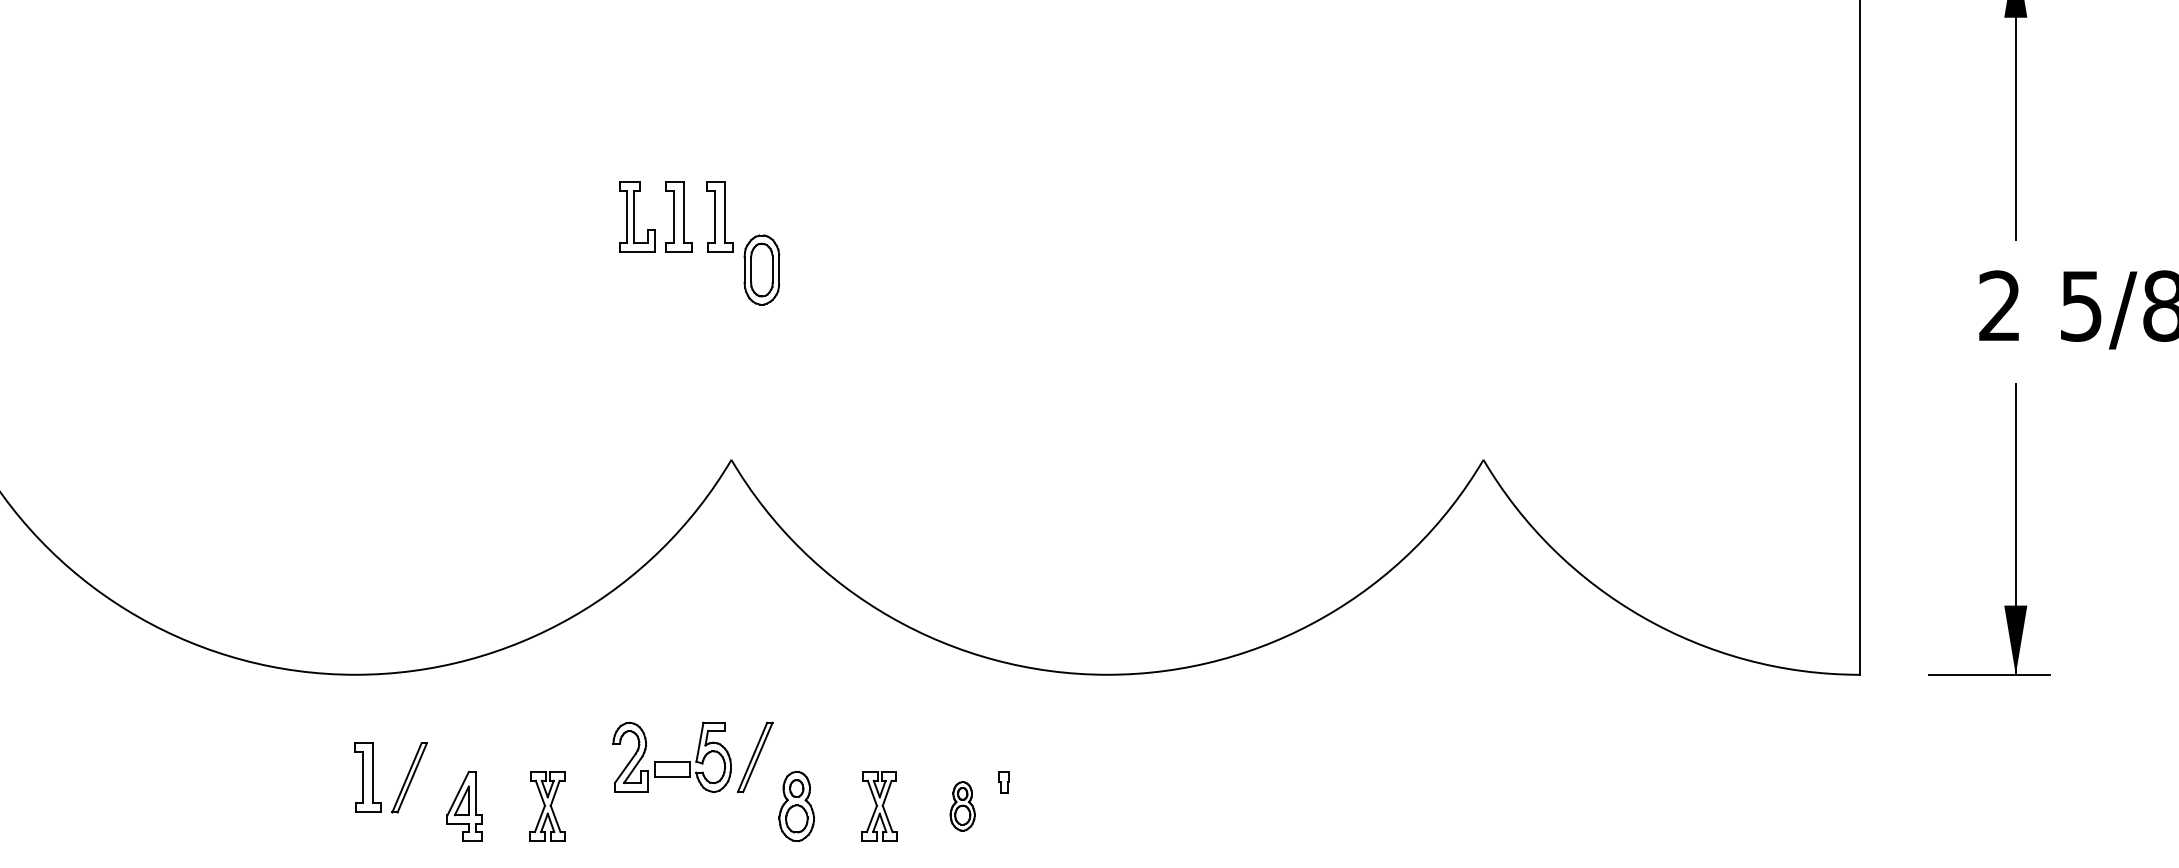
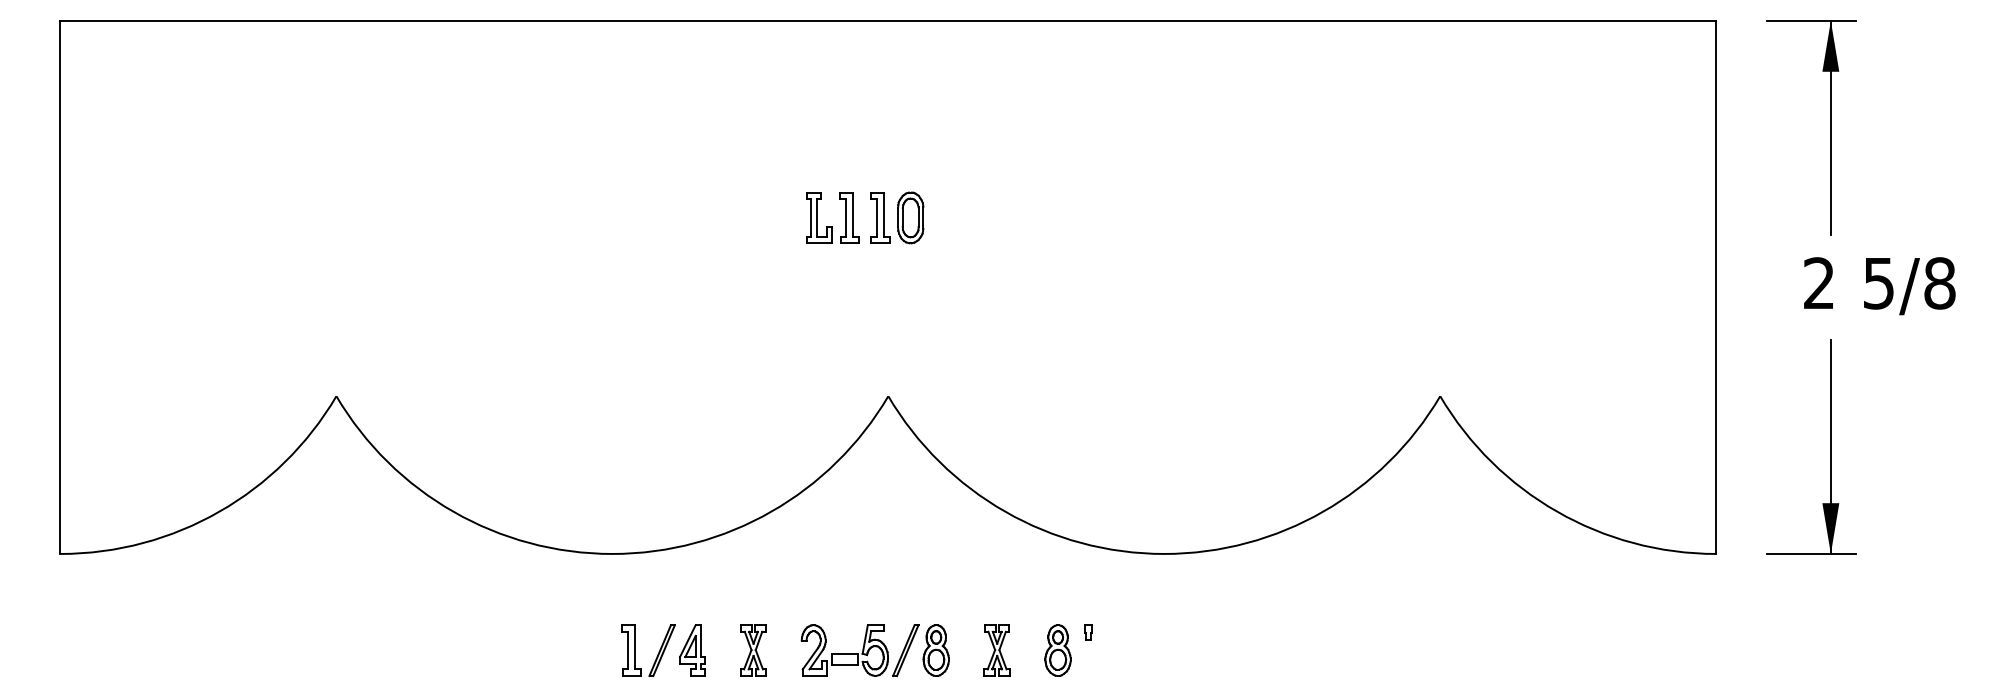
part: (761, 269) -> (910, 217), moved
part: (692, 757) -> (859, 650), moved
part: (403, 783) -> (657, 654), moved
part: (961, 806) -> (1057, 650), size x1.43

